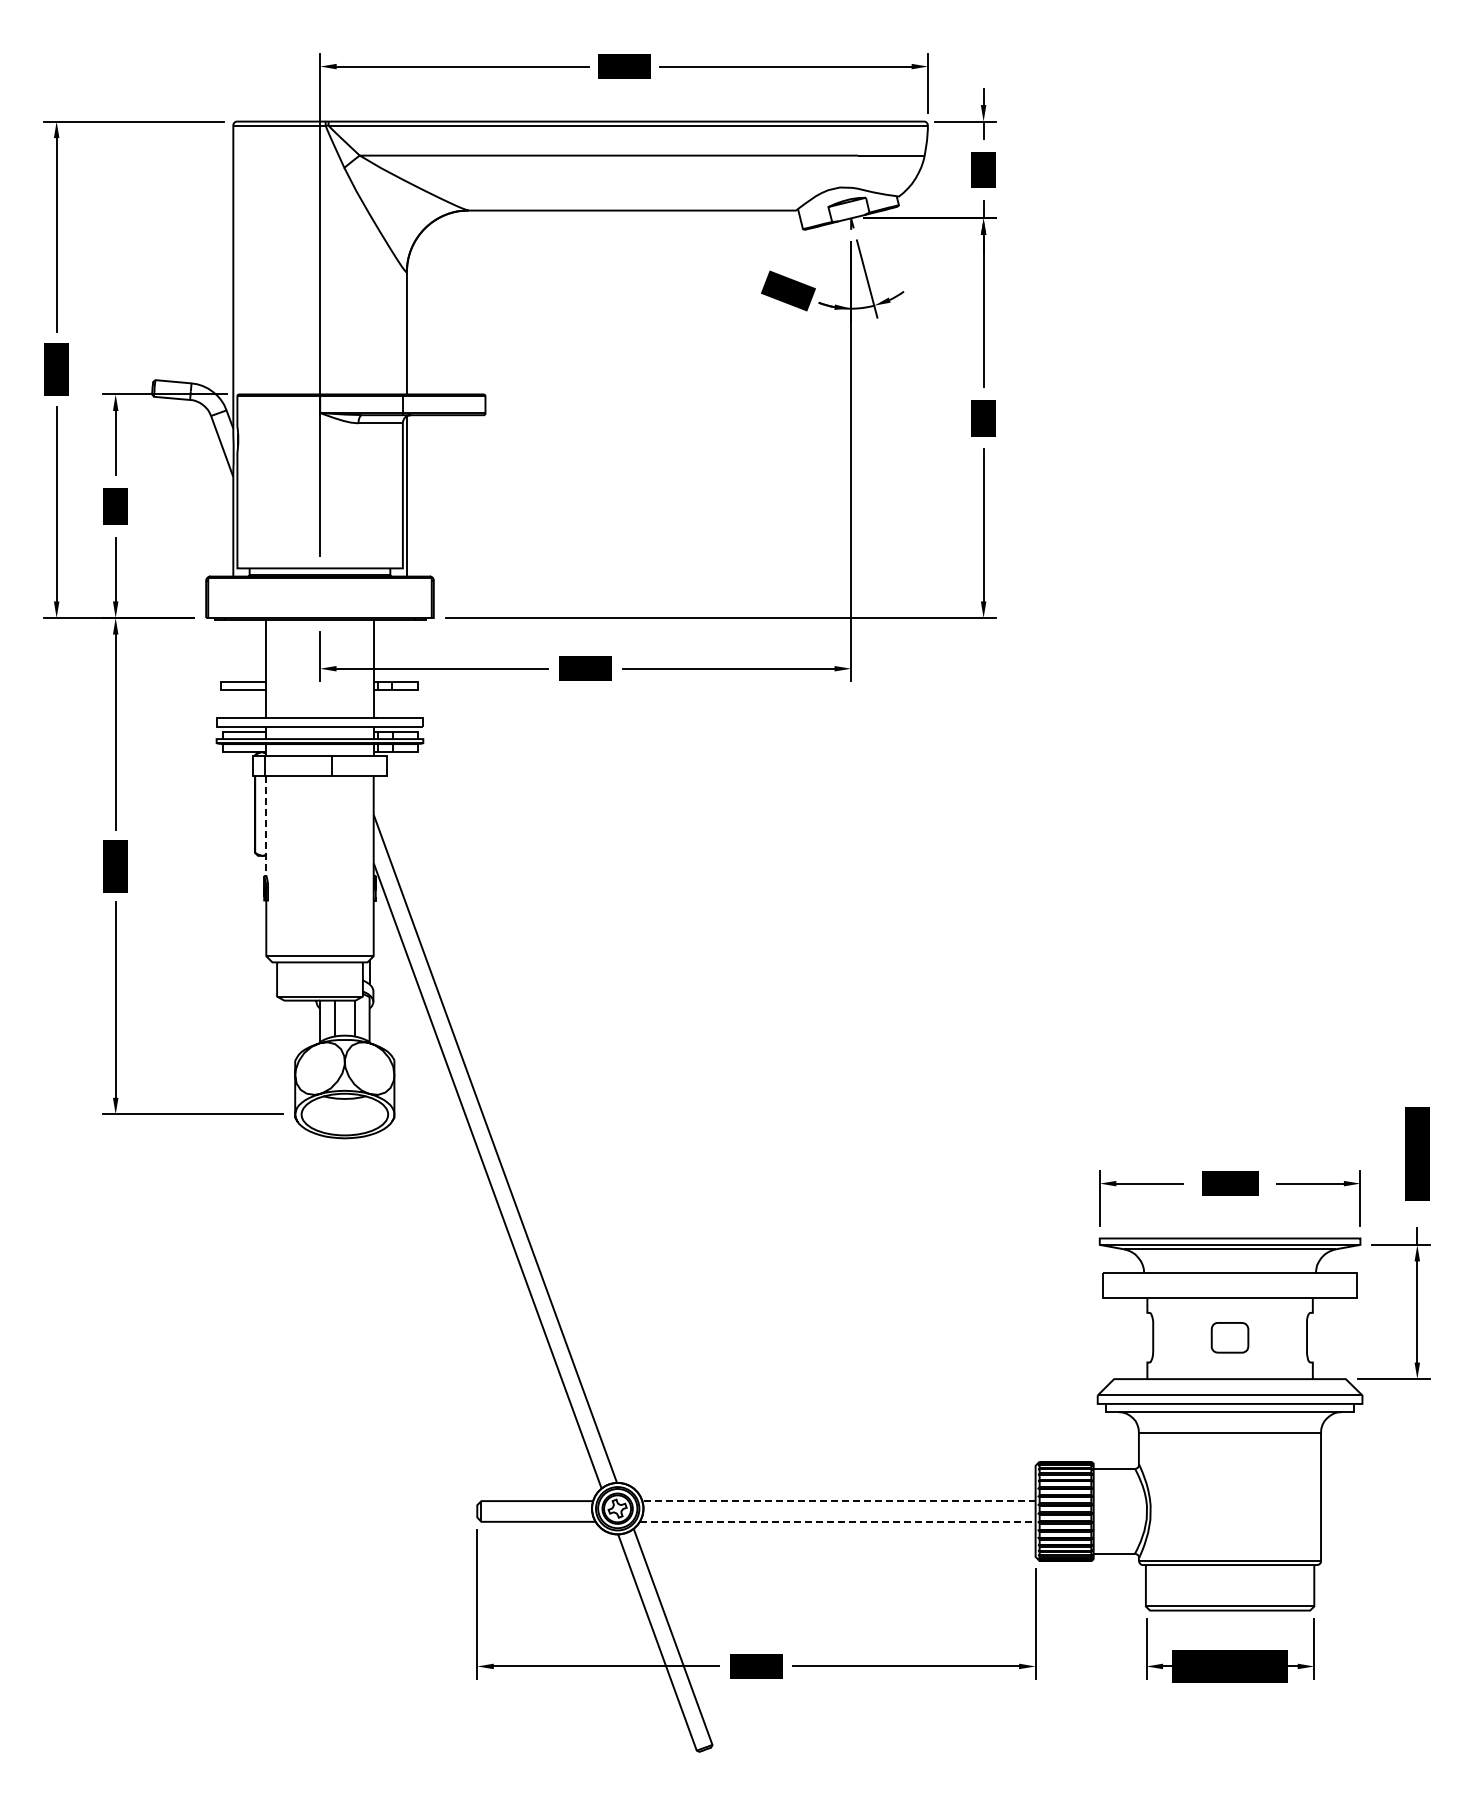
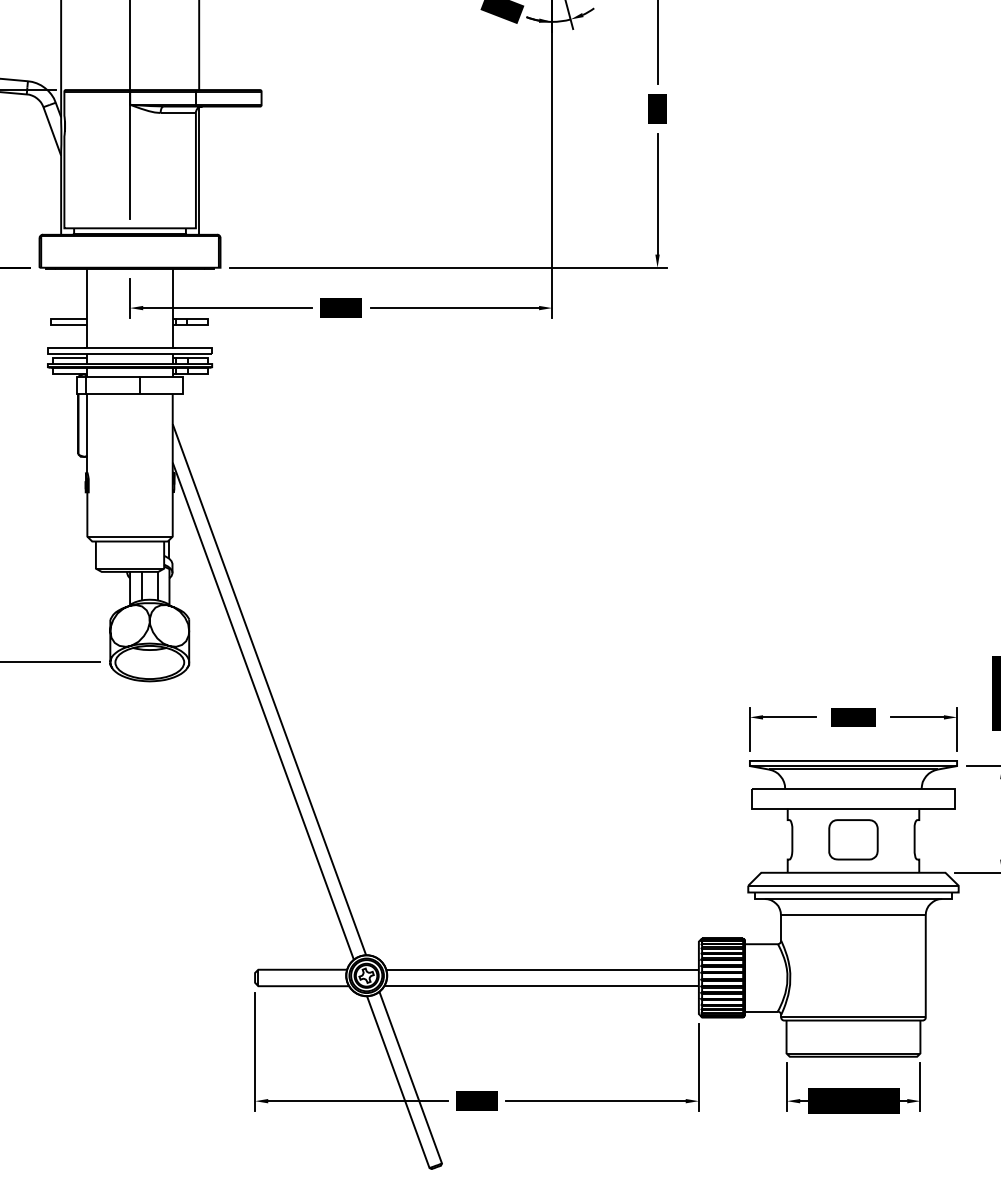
line: (266, 826) -> (87, 433), dashed -> solid
part: (1229, 1337) -> (853, 839), size x1.67
line: (838, 1501) -> (542, 970), dashed -> solid
line: (837, 1521) -> (541, 985), dashed -> solid

